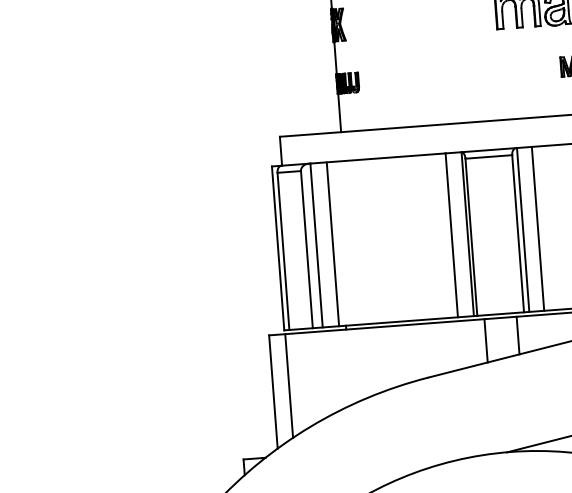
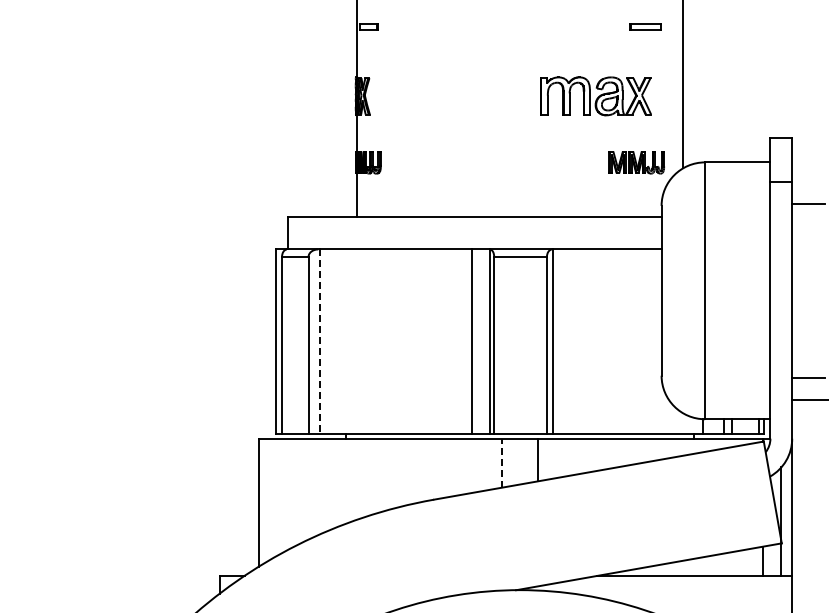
line: (537, 228) -> (569, 341), removed
line: (333, 243) -> (338, 341), removed
line: (316, 245) -> (319, 341), solid -> dashed
line: (485, 340) -> (501, 462), solid -> dashed
line: (289, 386) -> (277, 497), removed

